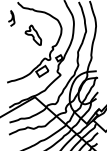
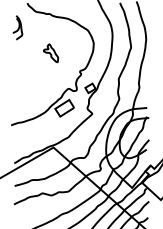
part: (33, 34) -> (51, 52), size x0.6

